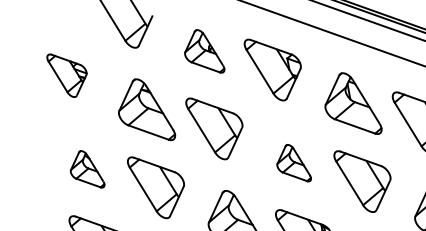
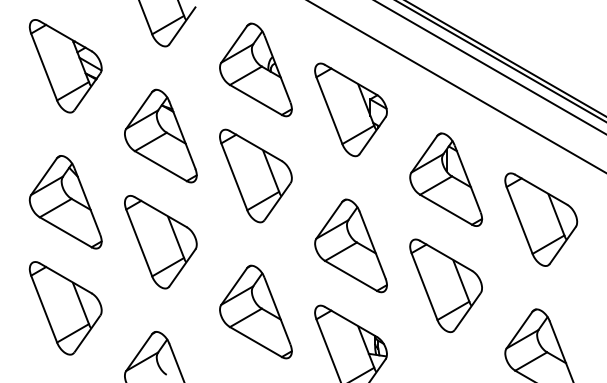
part: (202, 52) -> (255, 69), size x1.43
part: (68, 74) -> (65, 66), size x1.43
part: (292, 163) -> (350, 245), size x1.67
part: (86, 170) -> (65, 202), size x1.67

